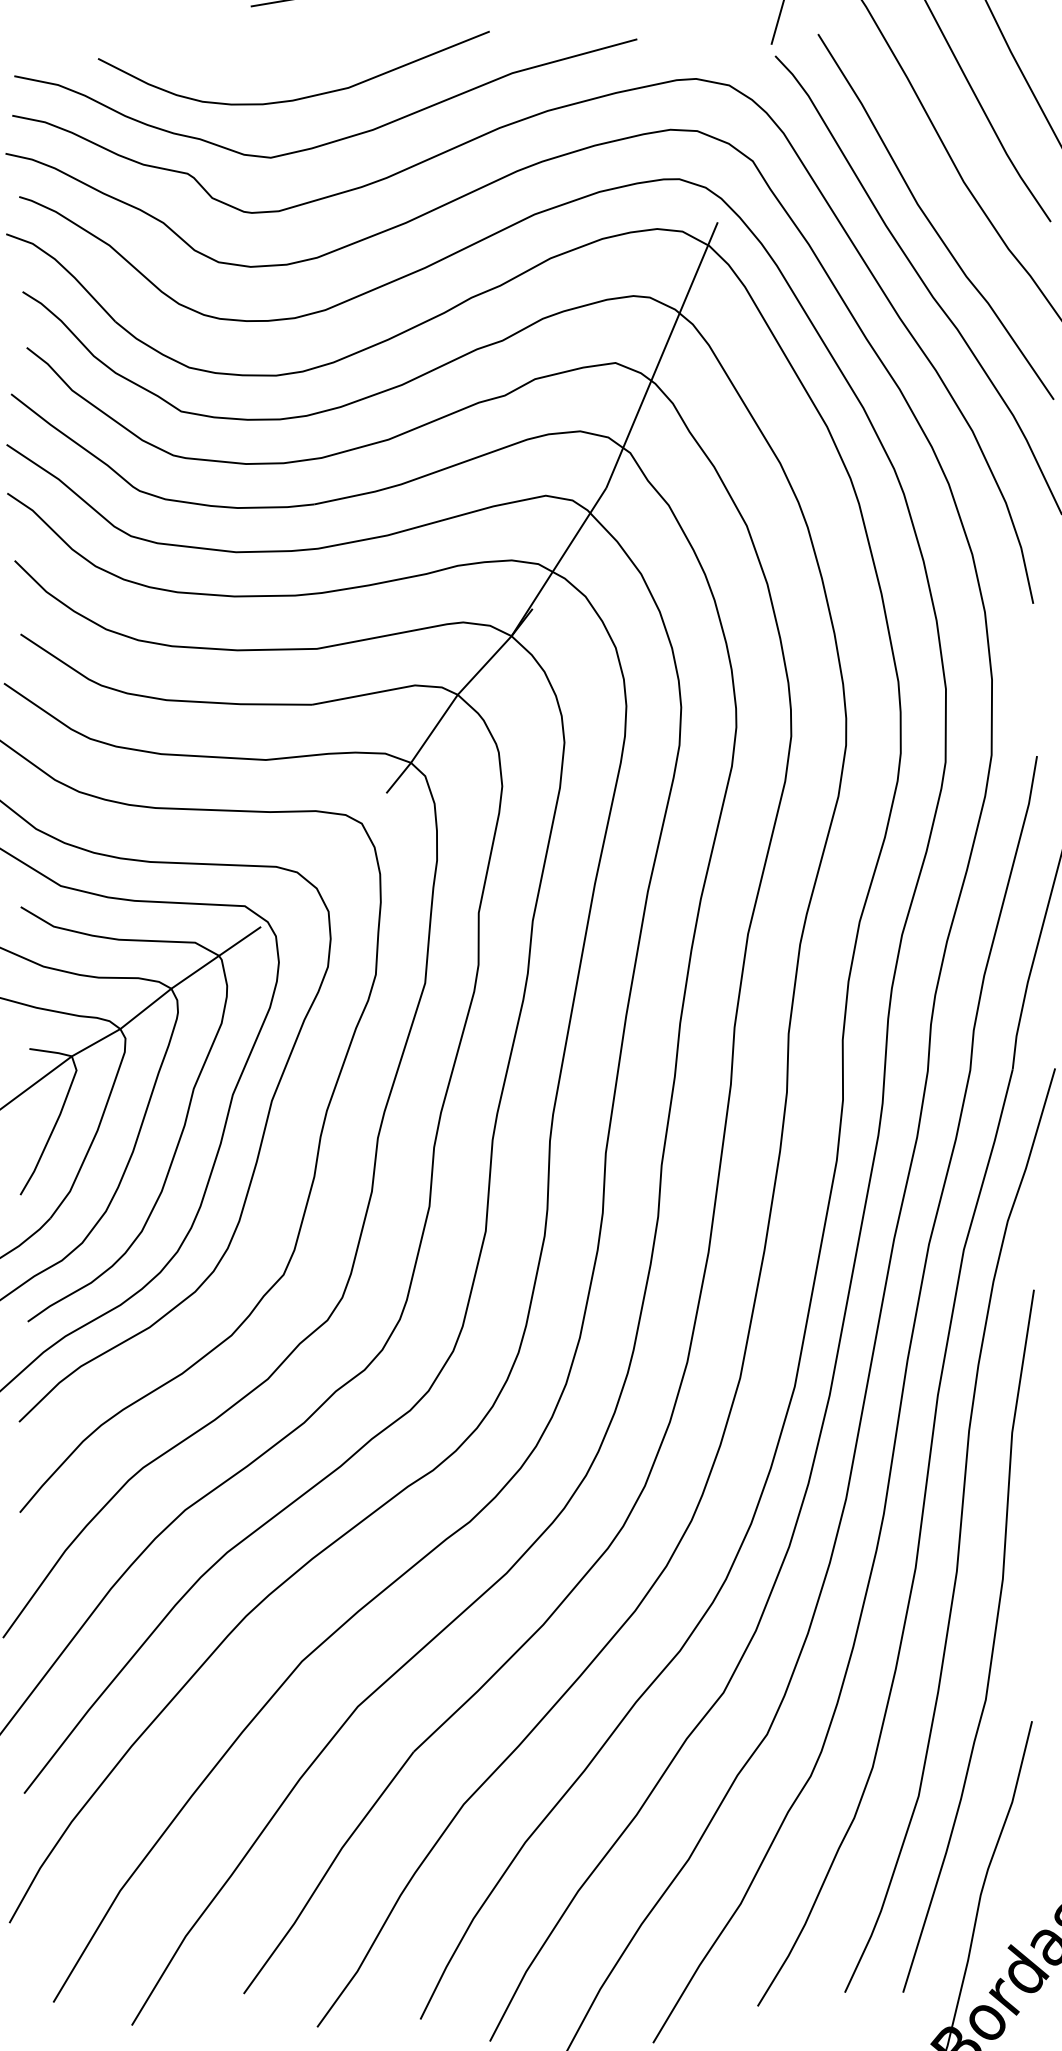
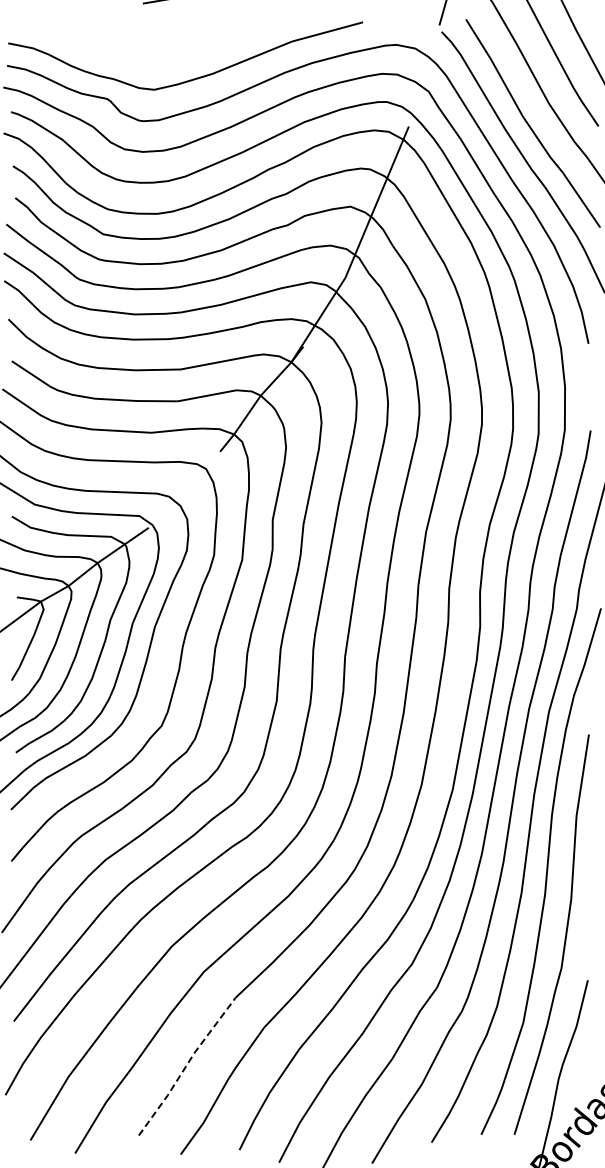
curve: (295, 97) -> (168, 55), removed
line: (327, 1870) -> (186, 1065), solid -> dashed

